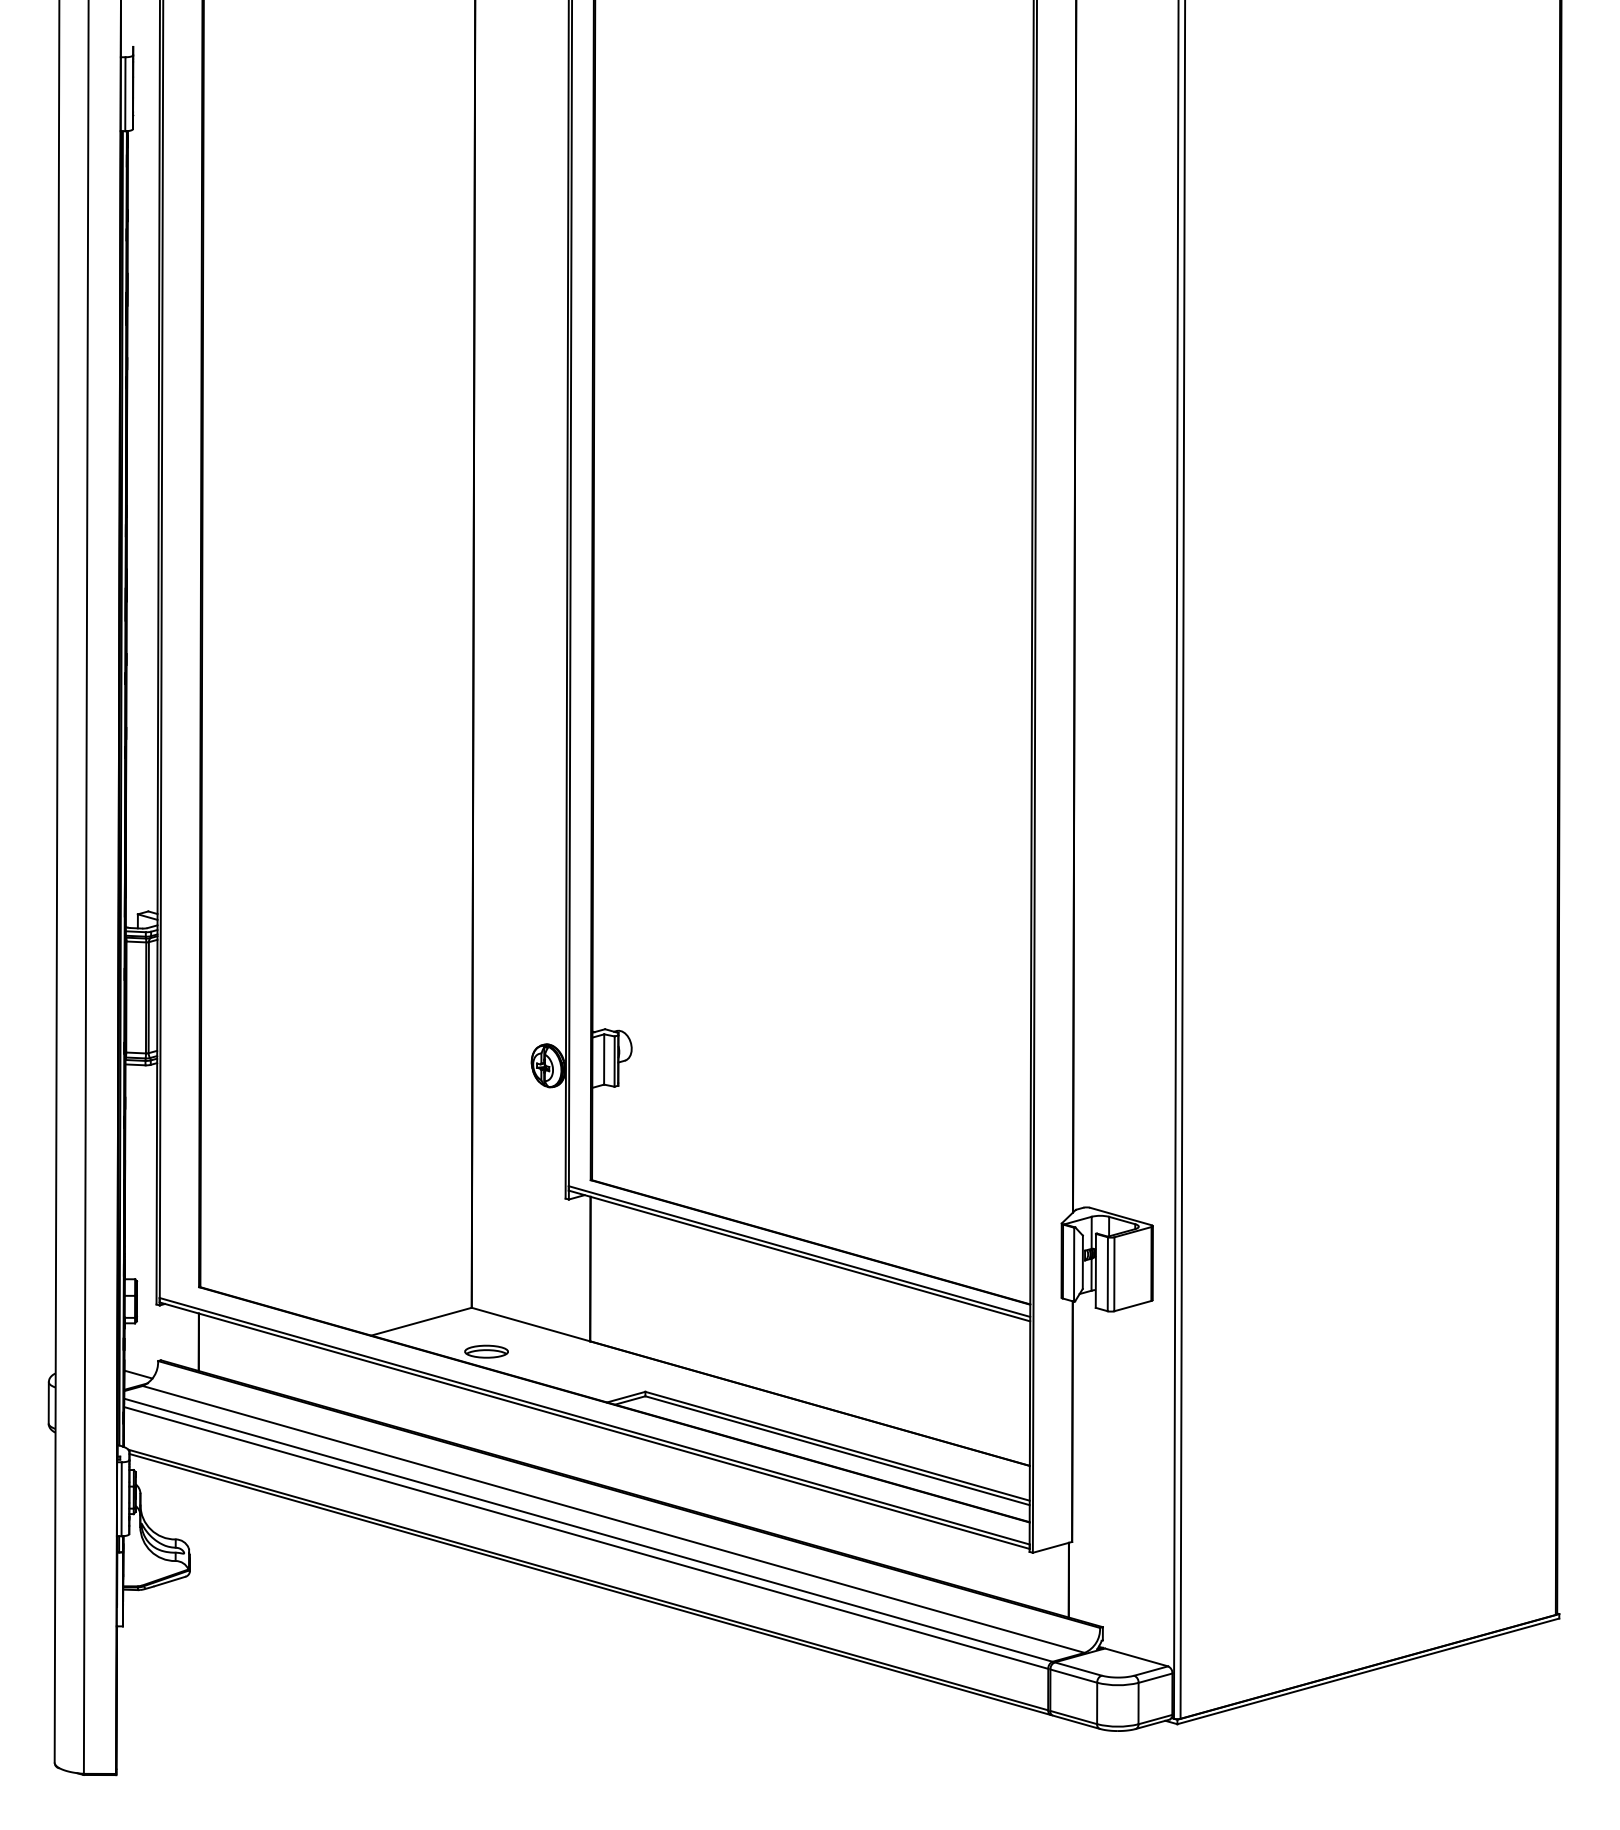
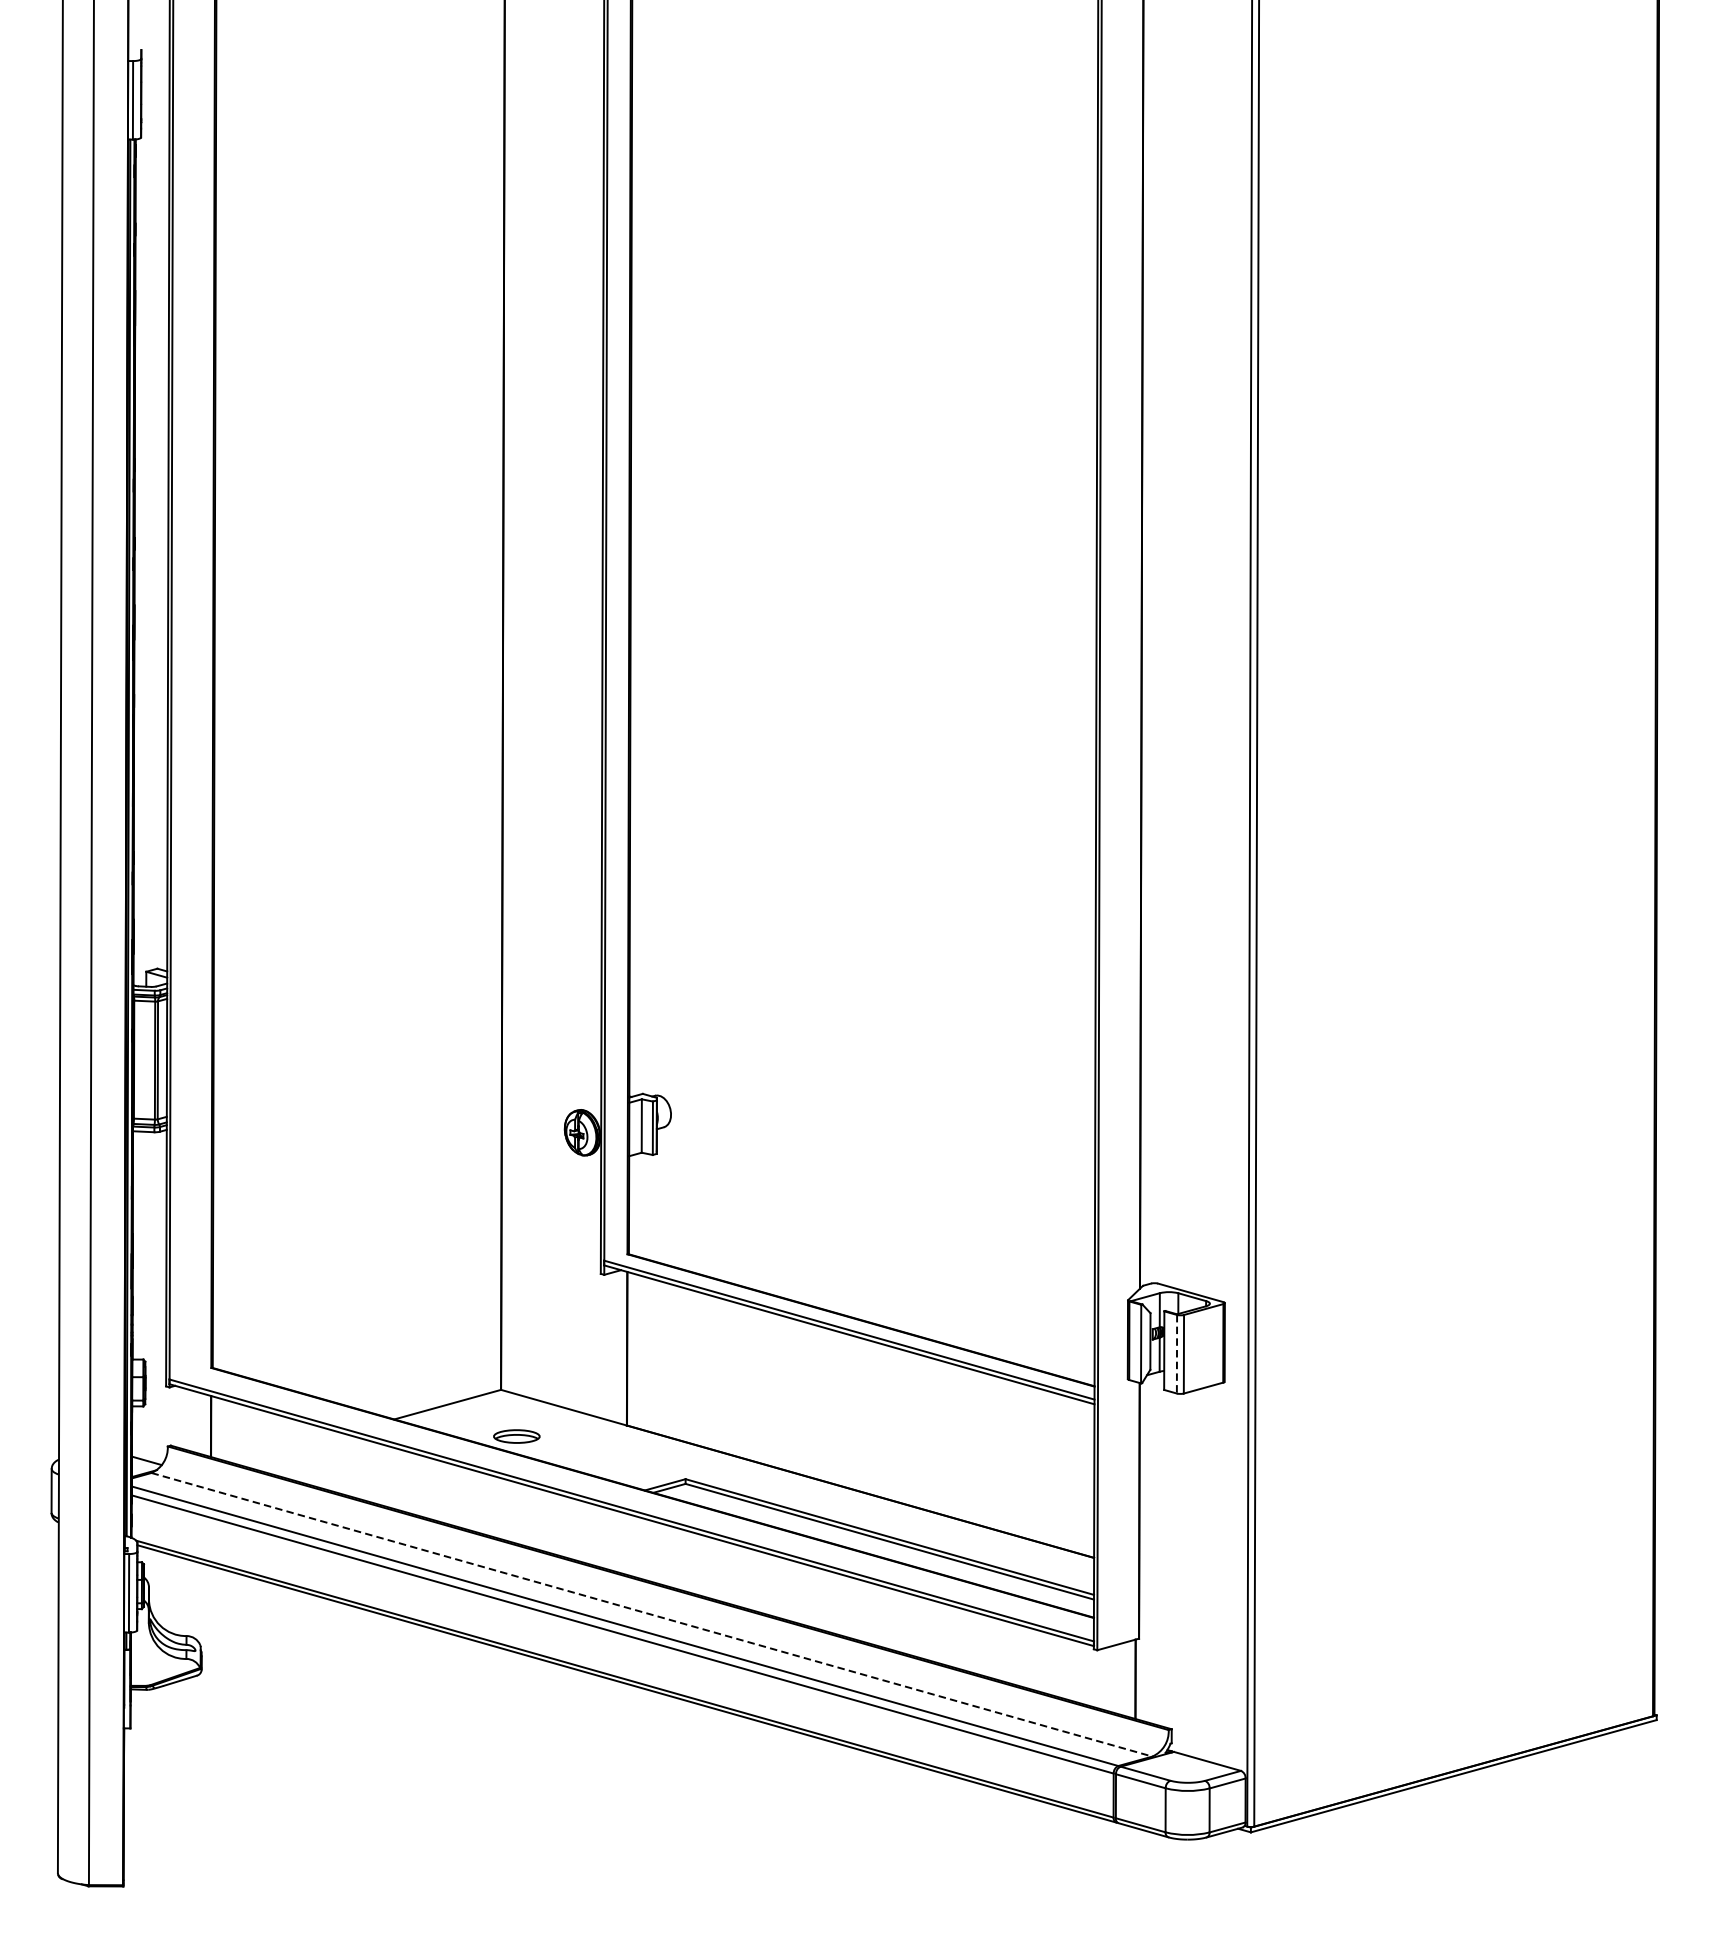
line: (1107, 1274) -> (1176, 1354), solid -> dashed
line: (613, 1519) -> (651, 1614), solid -> dashed

